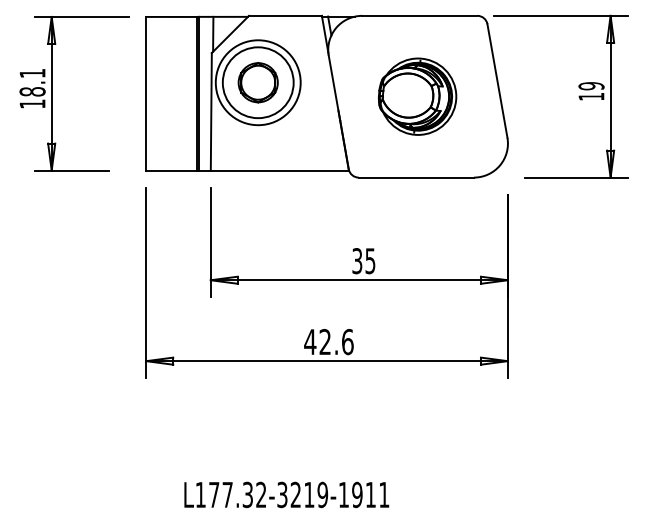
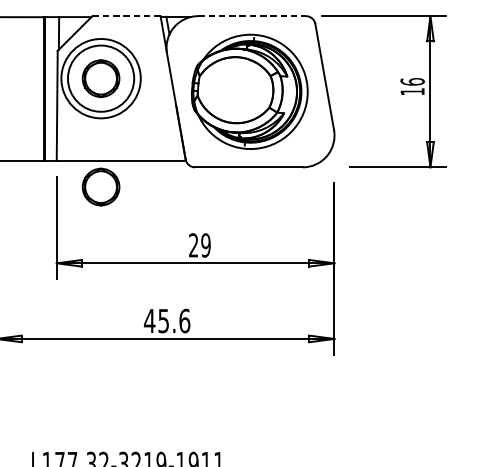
line: (285, 15) -> (126, 15), solid -> dashed
line: (419, 15) -> (251, 15), solid -> dashed
text: (591, 86) -> (412, 82), 19 -> 16
part: (417, 96) -> (249, 91), size x1.6
part: (257, 198) -> (100, 186), added
text: (363, 261) -> (199, 245), 35 -> 29
text: (324, 341) -> (163, 320), 42.6 -> 45.6

